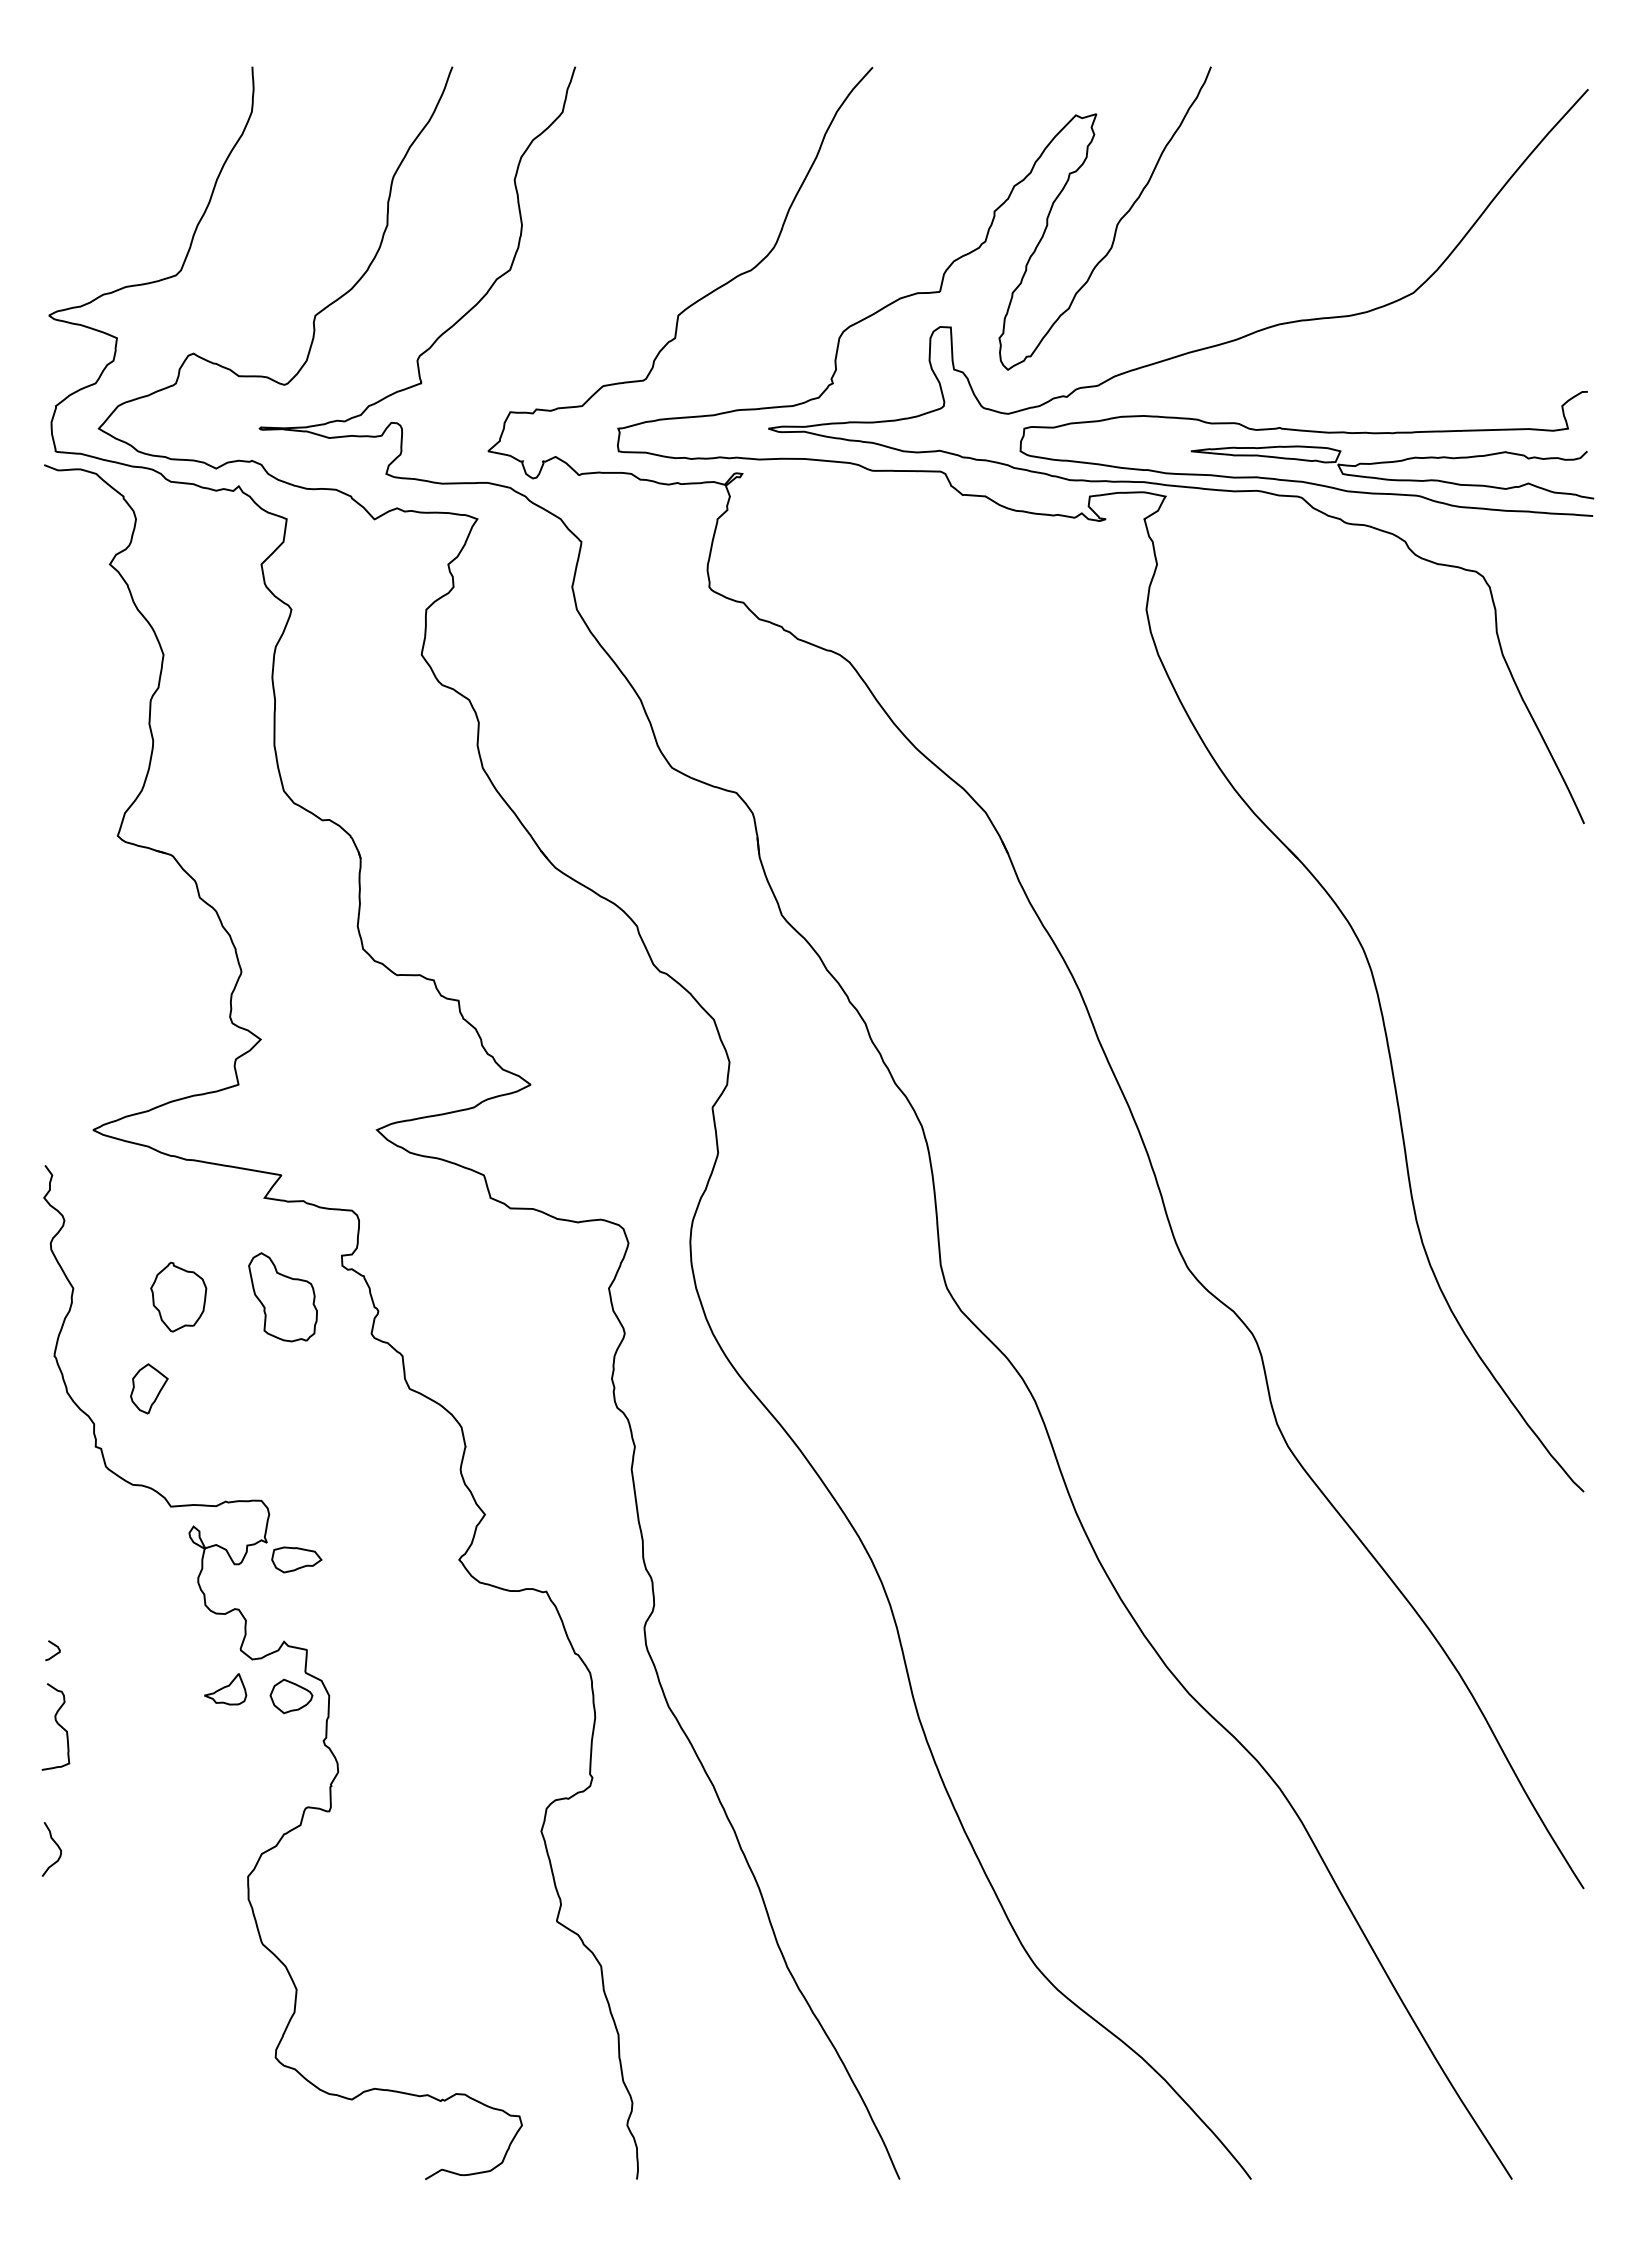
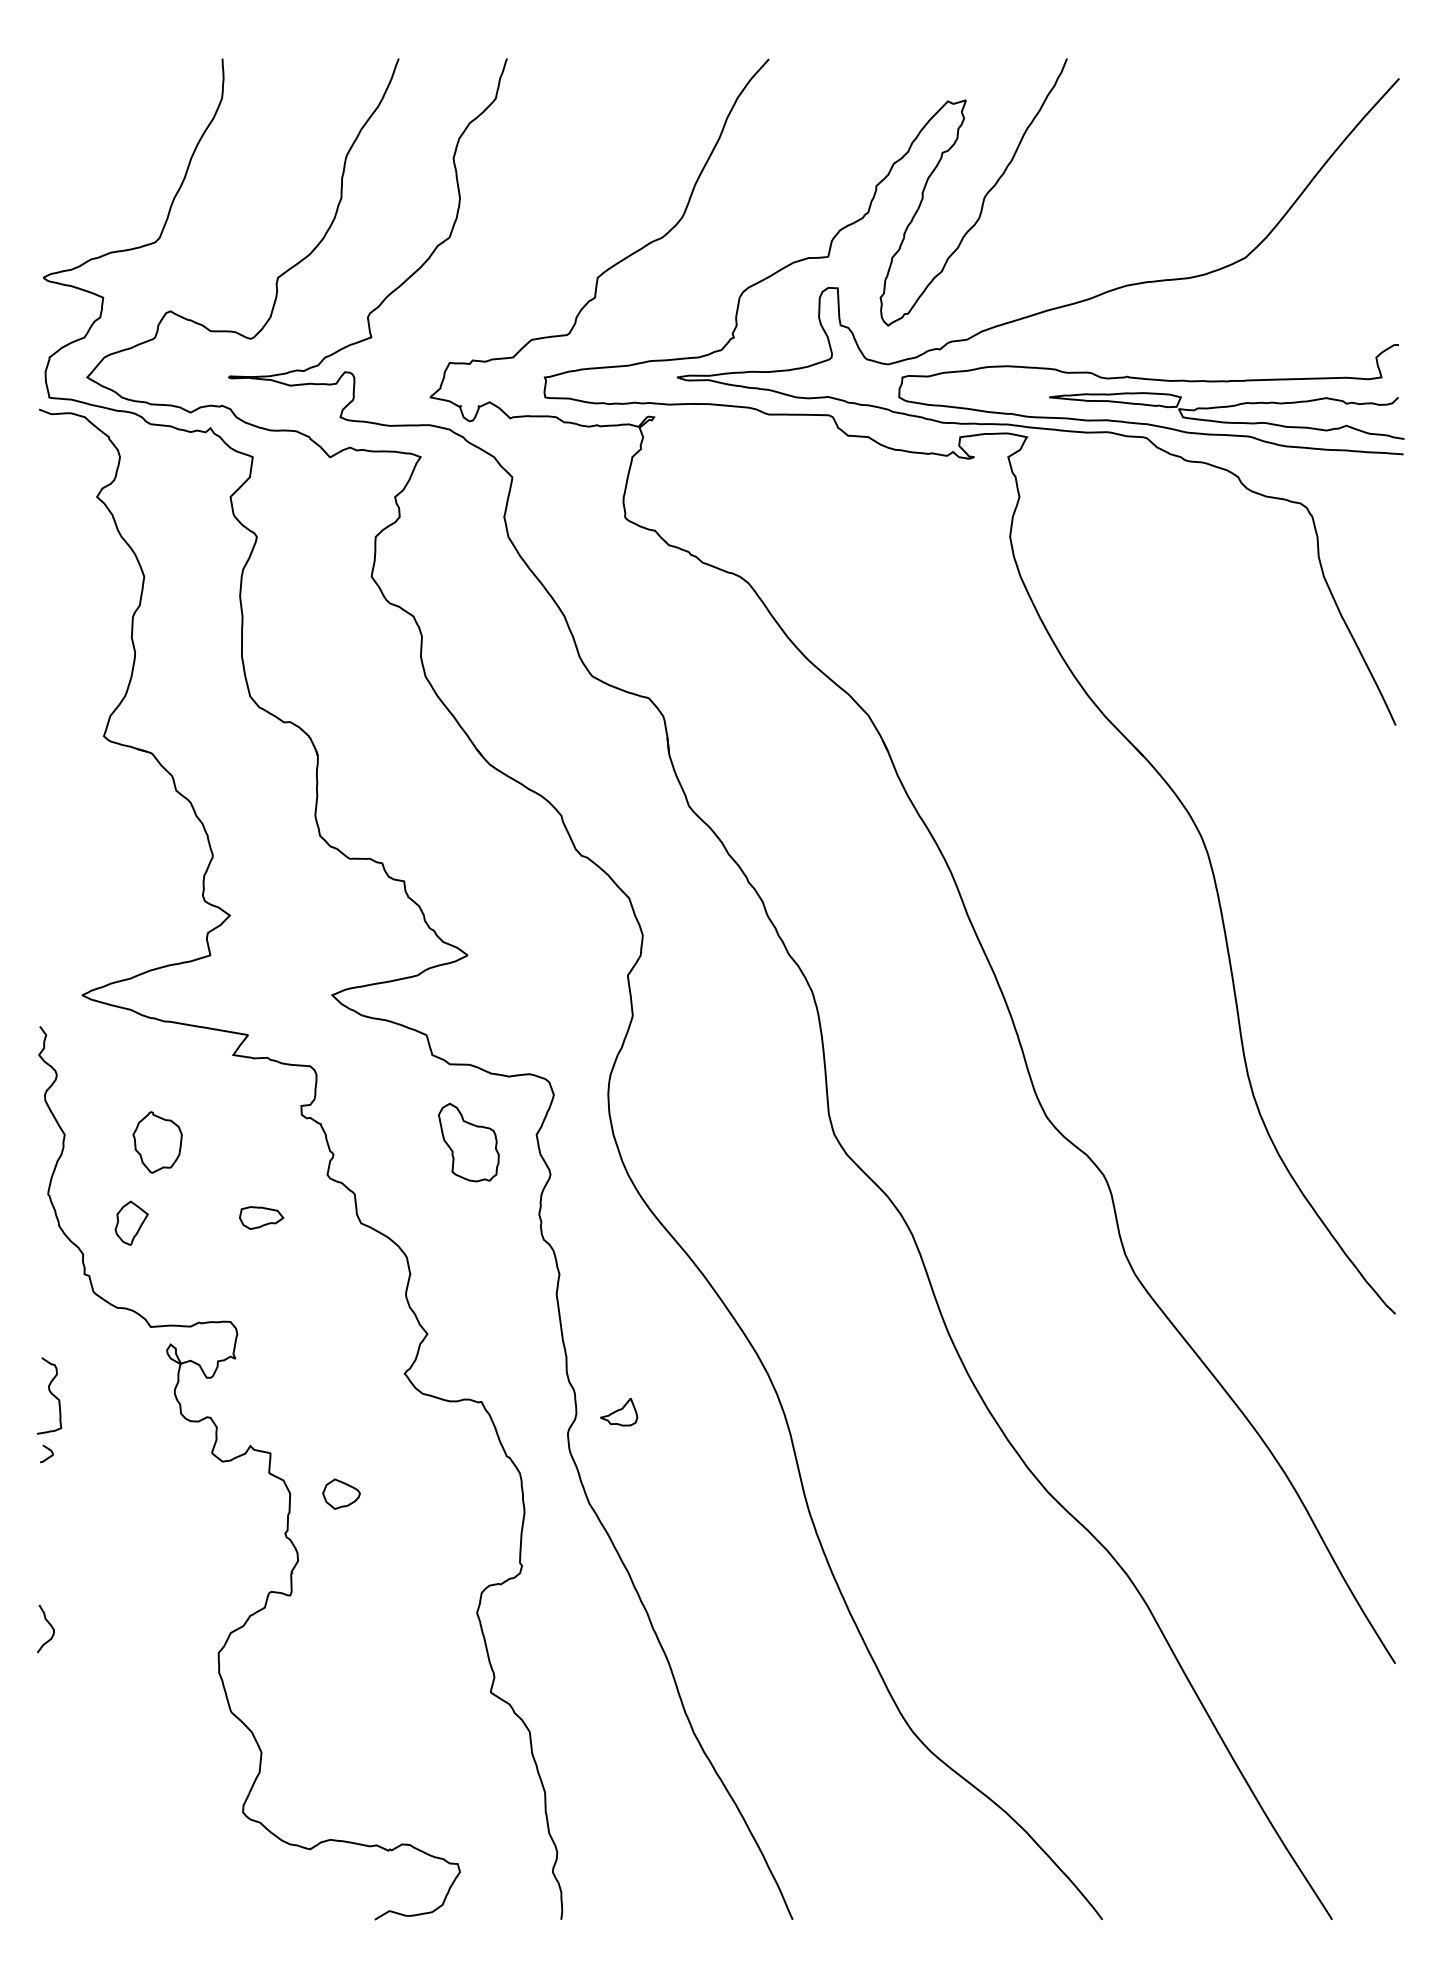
part: (282, 1297) -> (468, 1142), moved
part: (296, 1559) -> (261, 1217), moved
part: (225, 1689) -> (619, 1412), moved
part: (291, 1696) -> (341, 1494), moved
curve: (57, 1724) -> (50, 1393), moved

